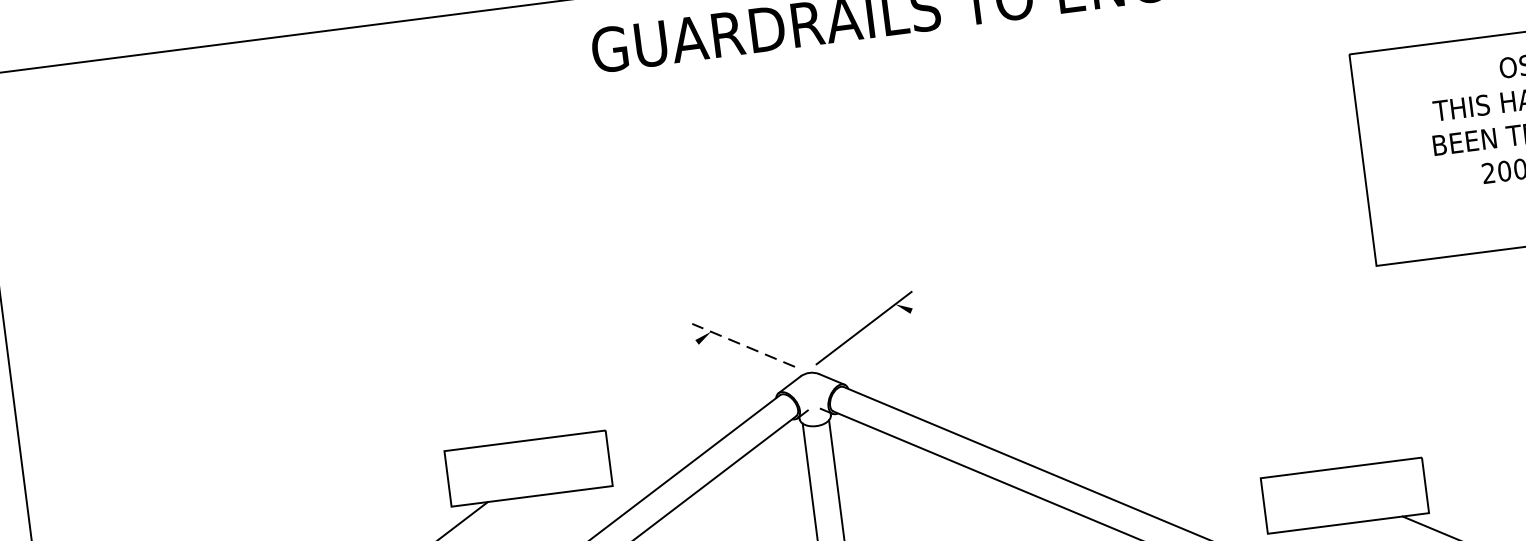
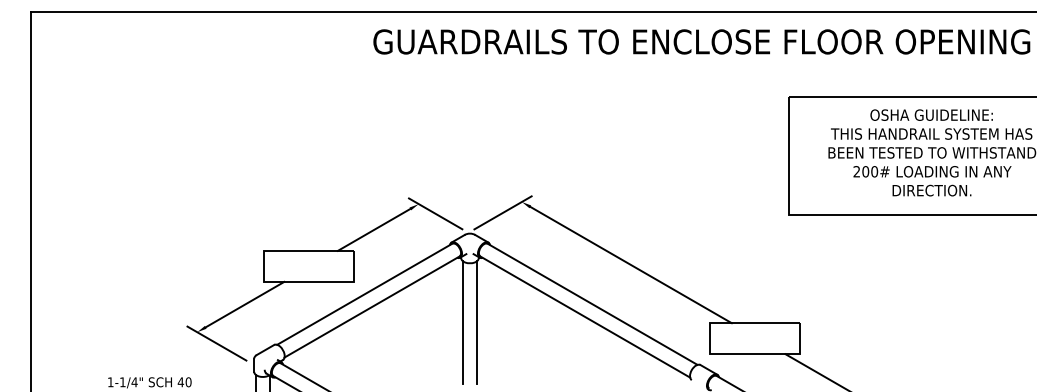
line: (743, 344) -> (435, 213), dashed -> solid
line: (635, 387) -> (373, 229), added
line: (1104, 391) -> (630, 264), added

